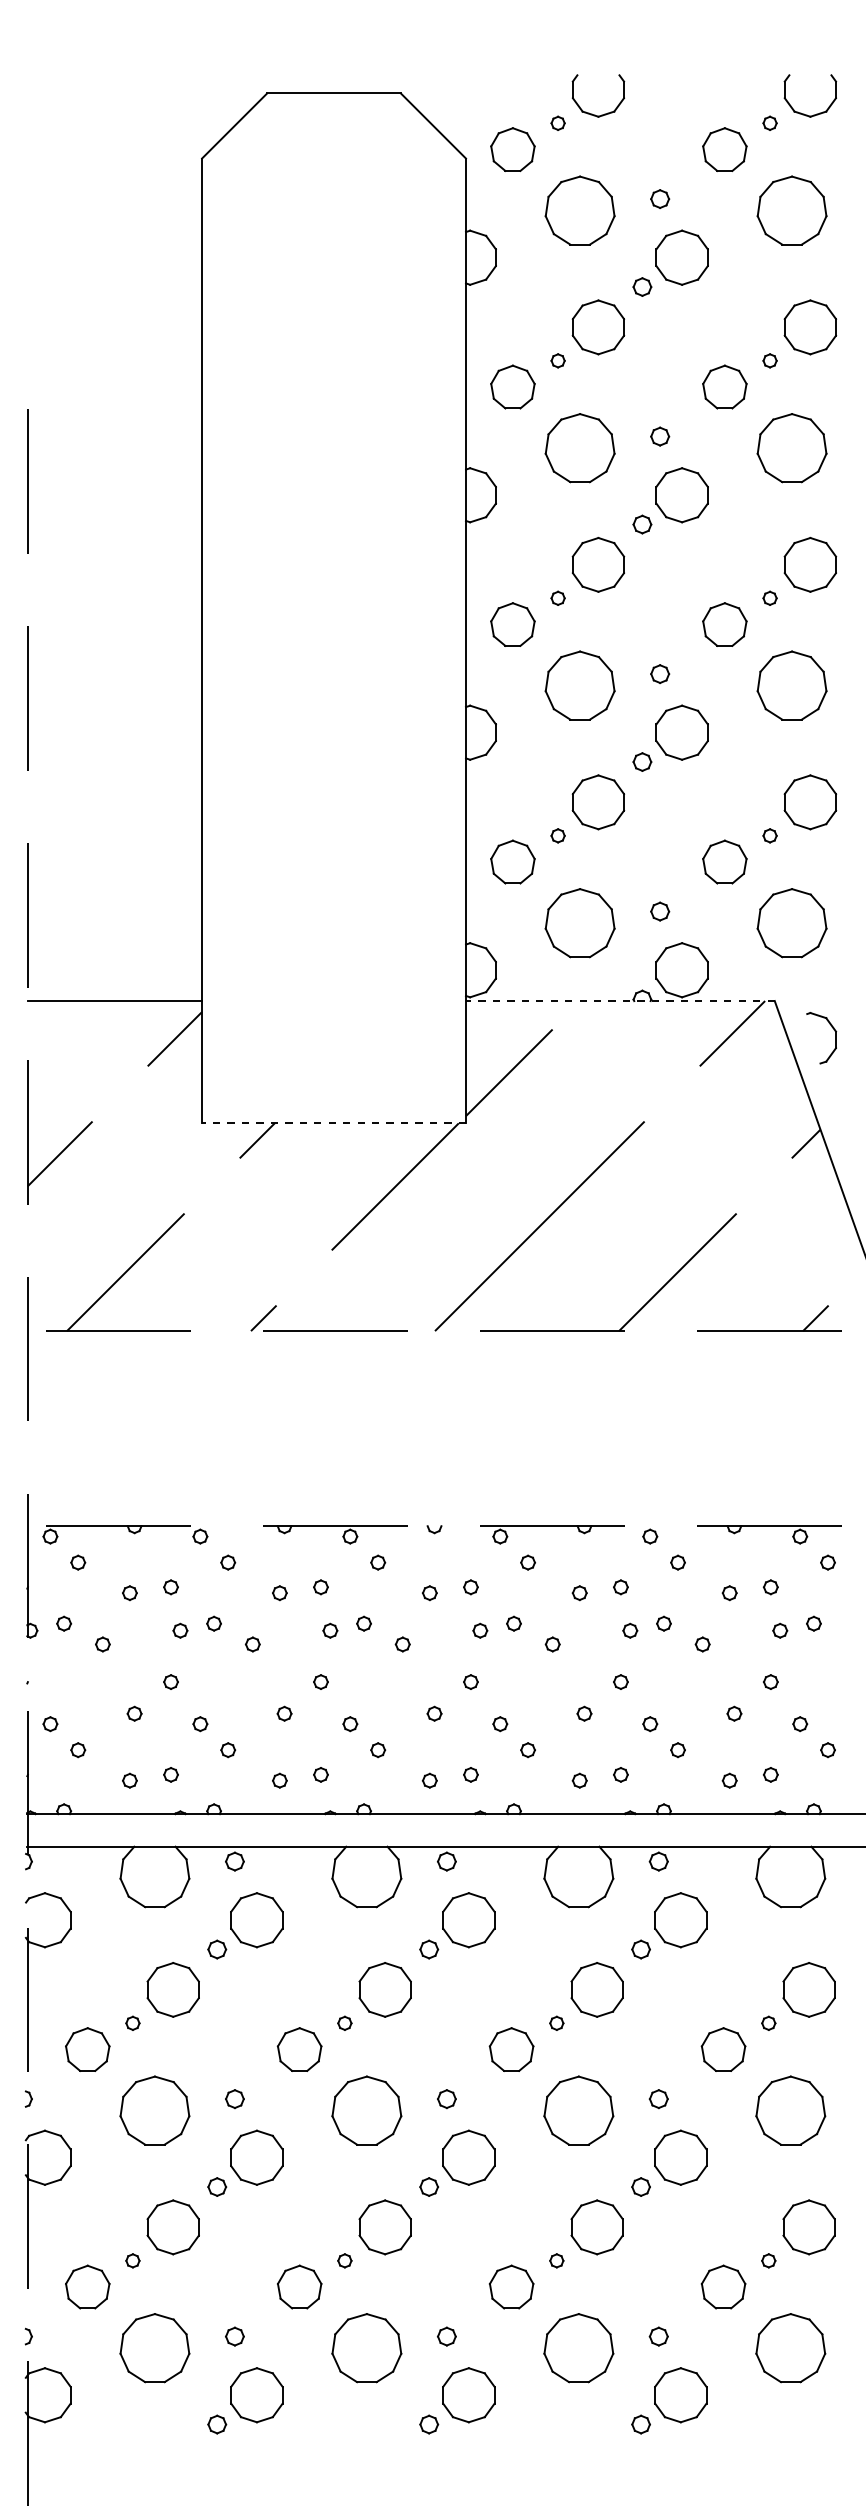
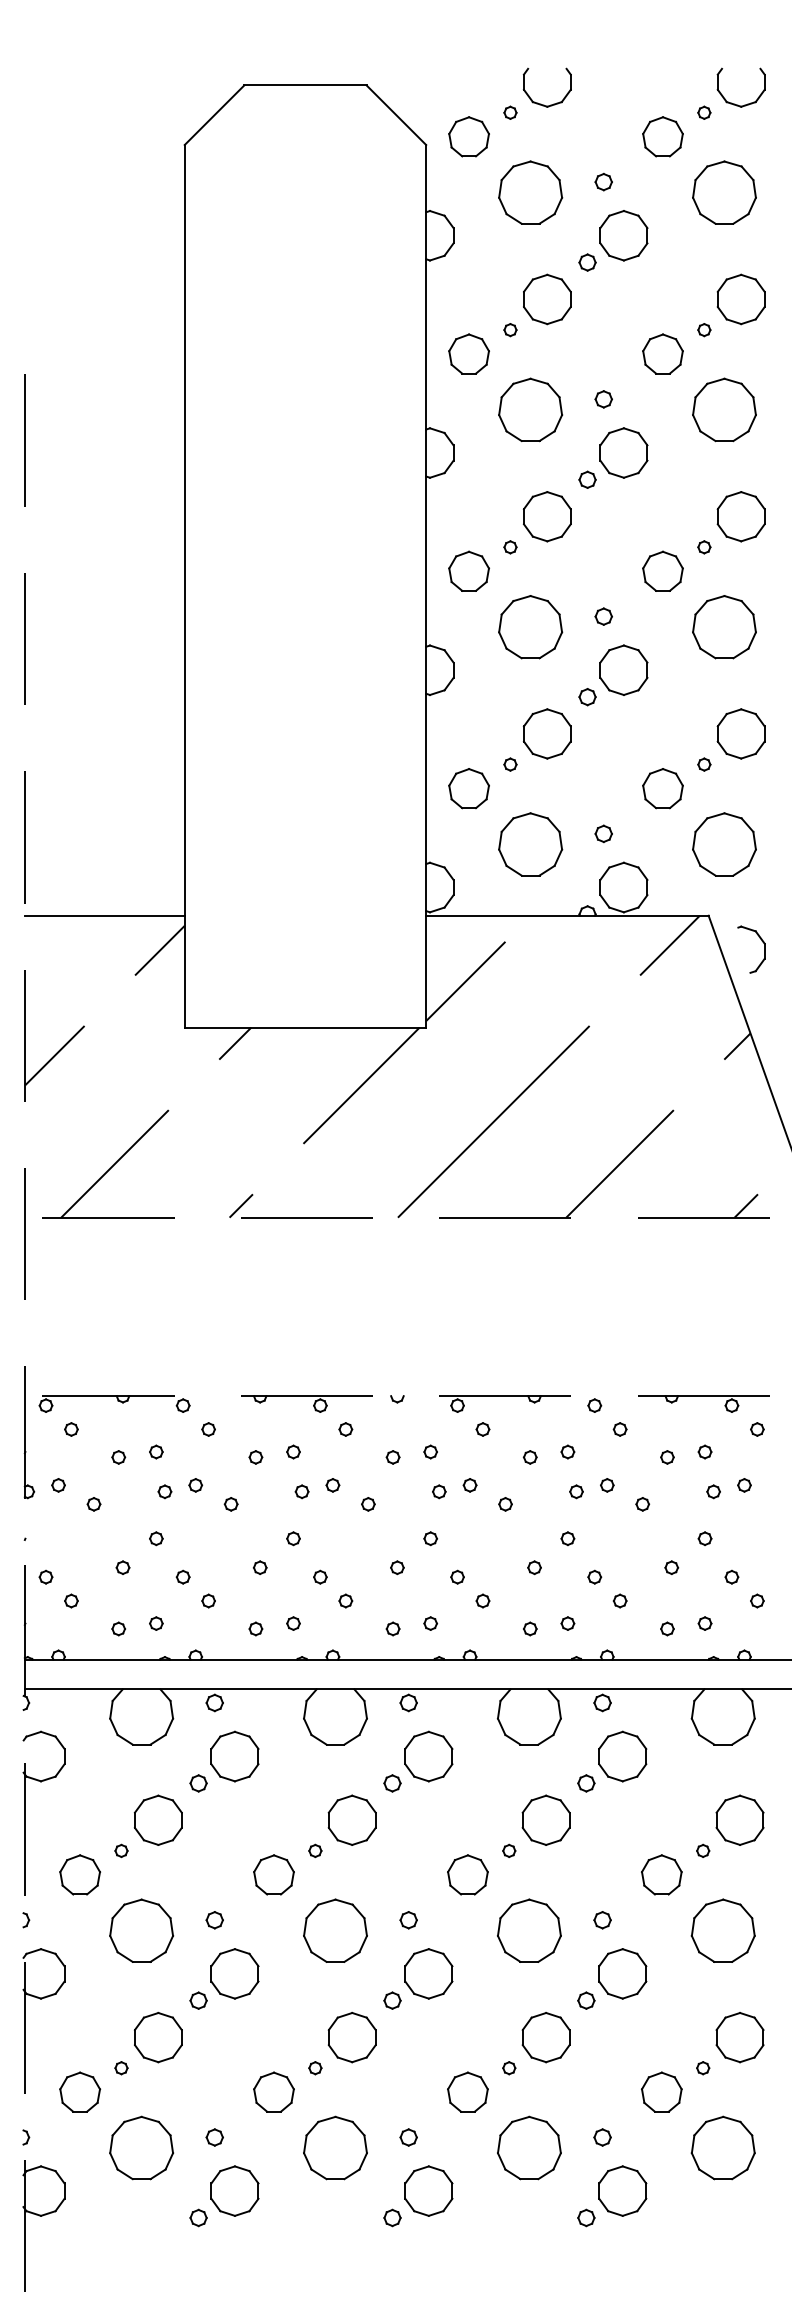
line: (619, 1001) -> (566, 916), dashed -> solid
line: (334, 1123) -> (305, 1027), dashed -> solid

